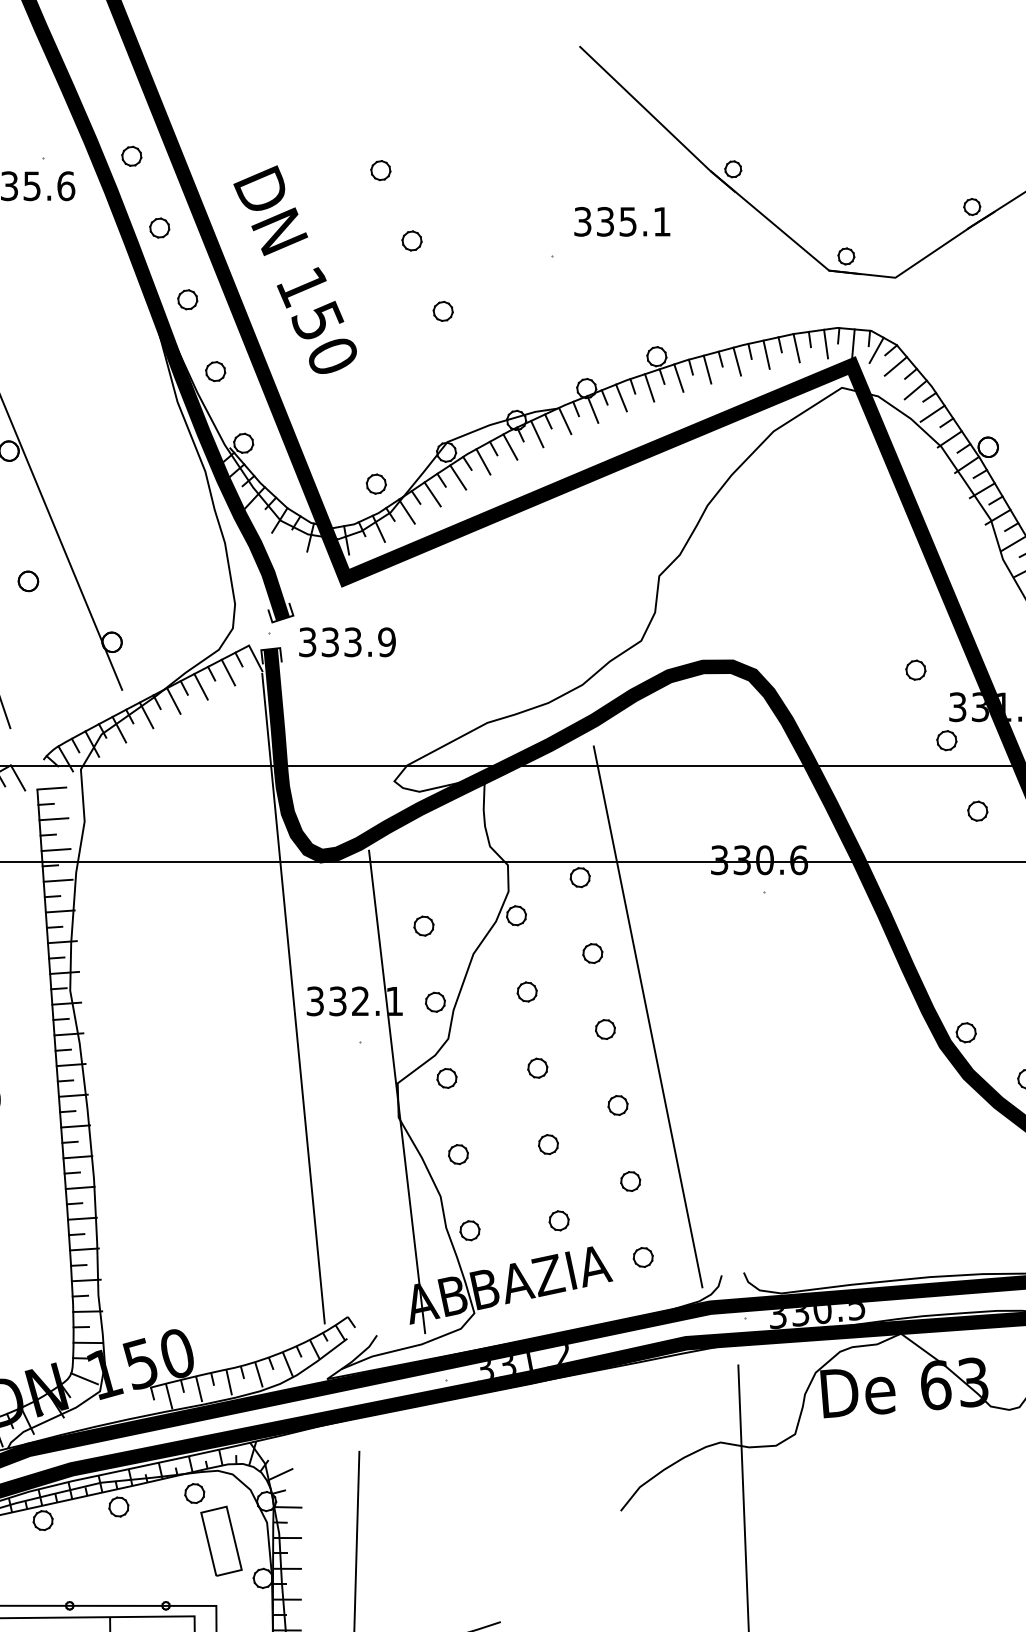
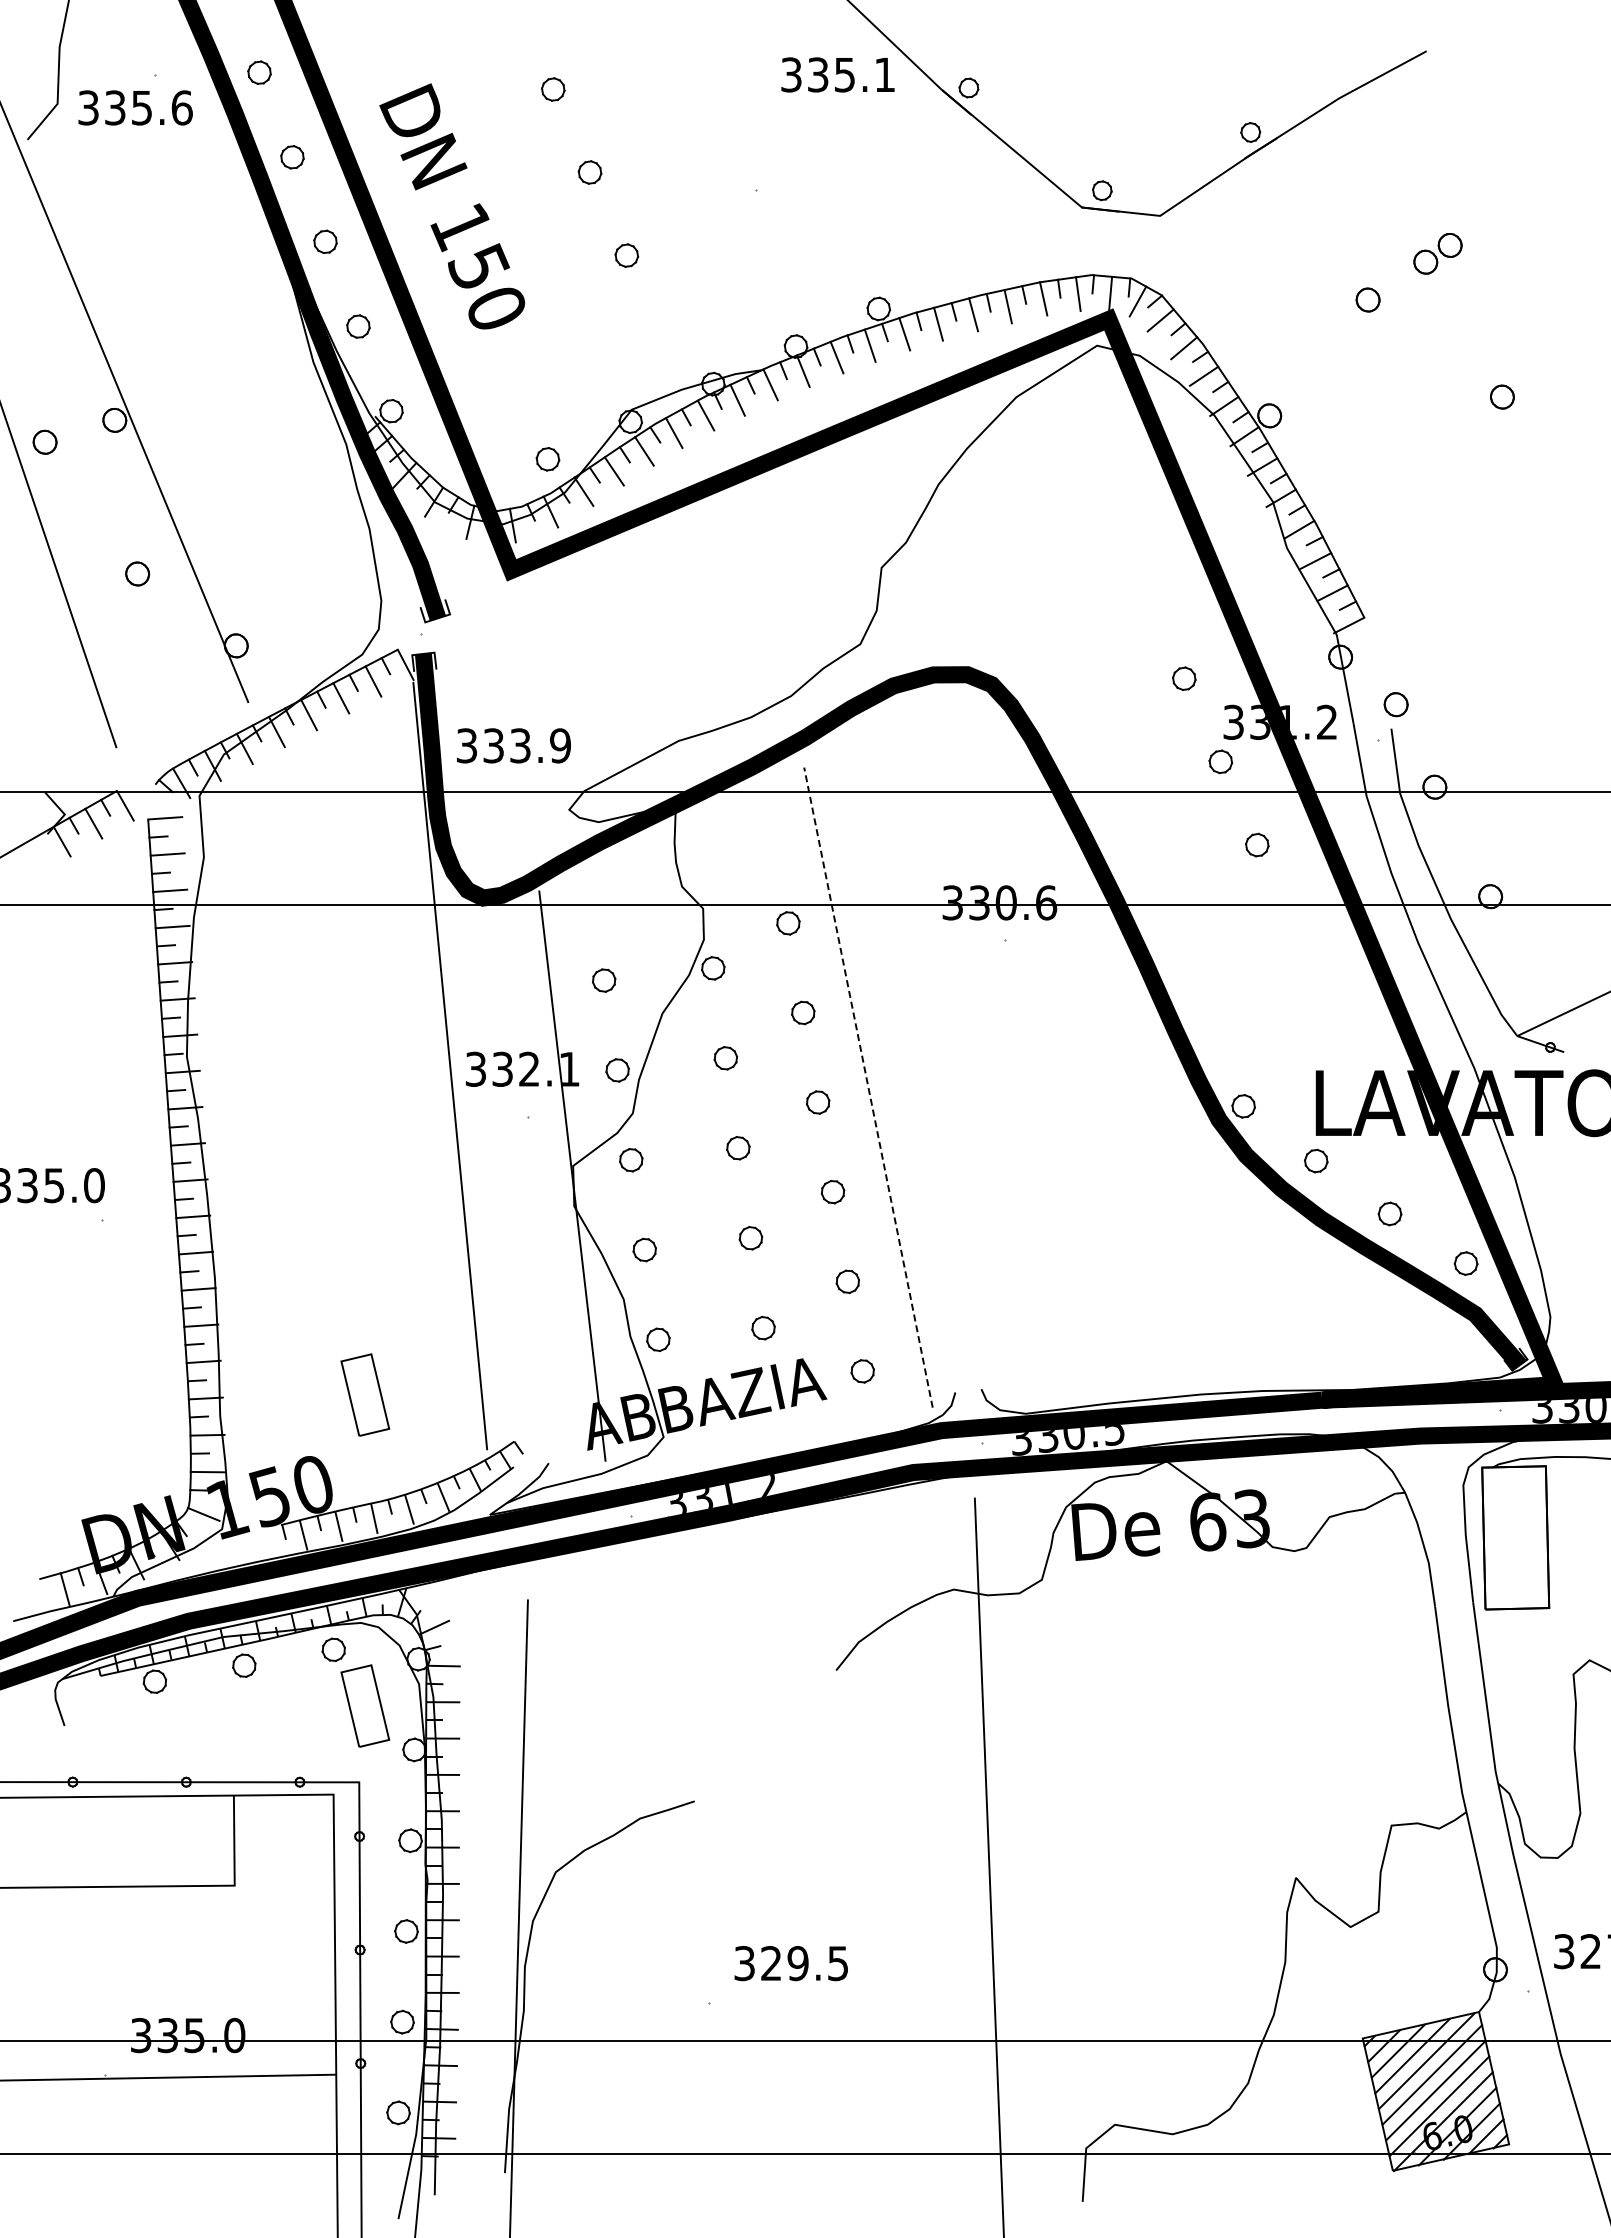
text: (621, 221) -> (837, 74), moved
text: (347, 642) -> (513, 745), moved
line: (648, 1016) -> (868, 1087), solid -> dashed
part: (221, 1277) -> (365, 1394), added

